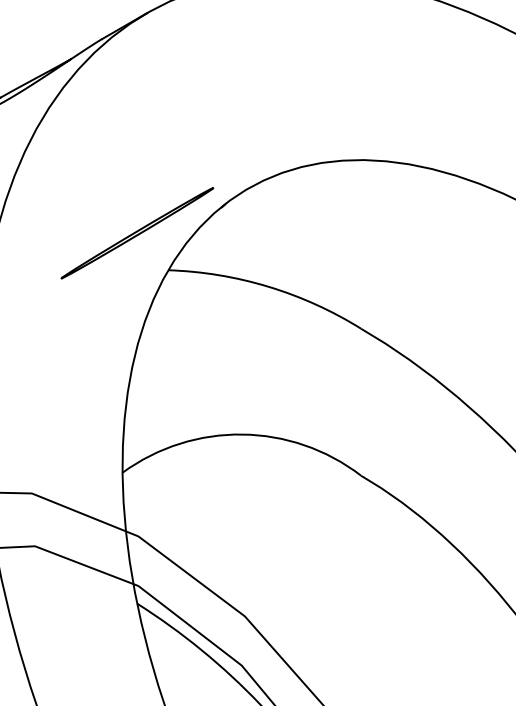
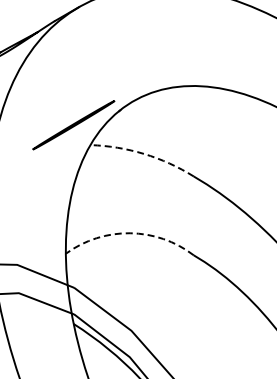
arc: (269, 285) -> (144, 153), solid -> dashed
arc: (243, 435) -> (130, 233), solid -> dashed

